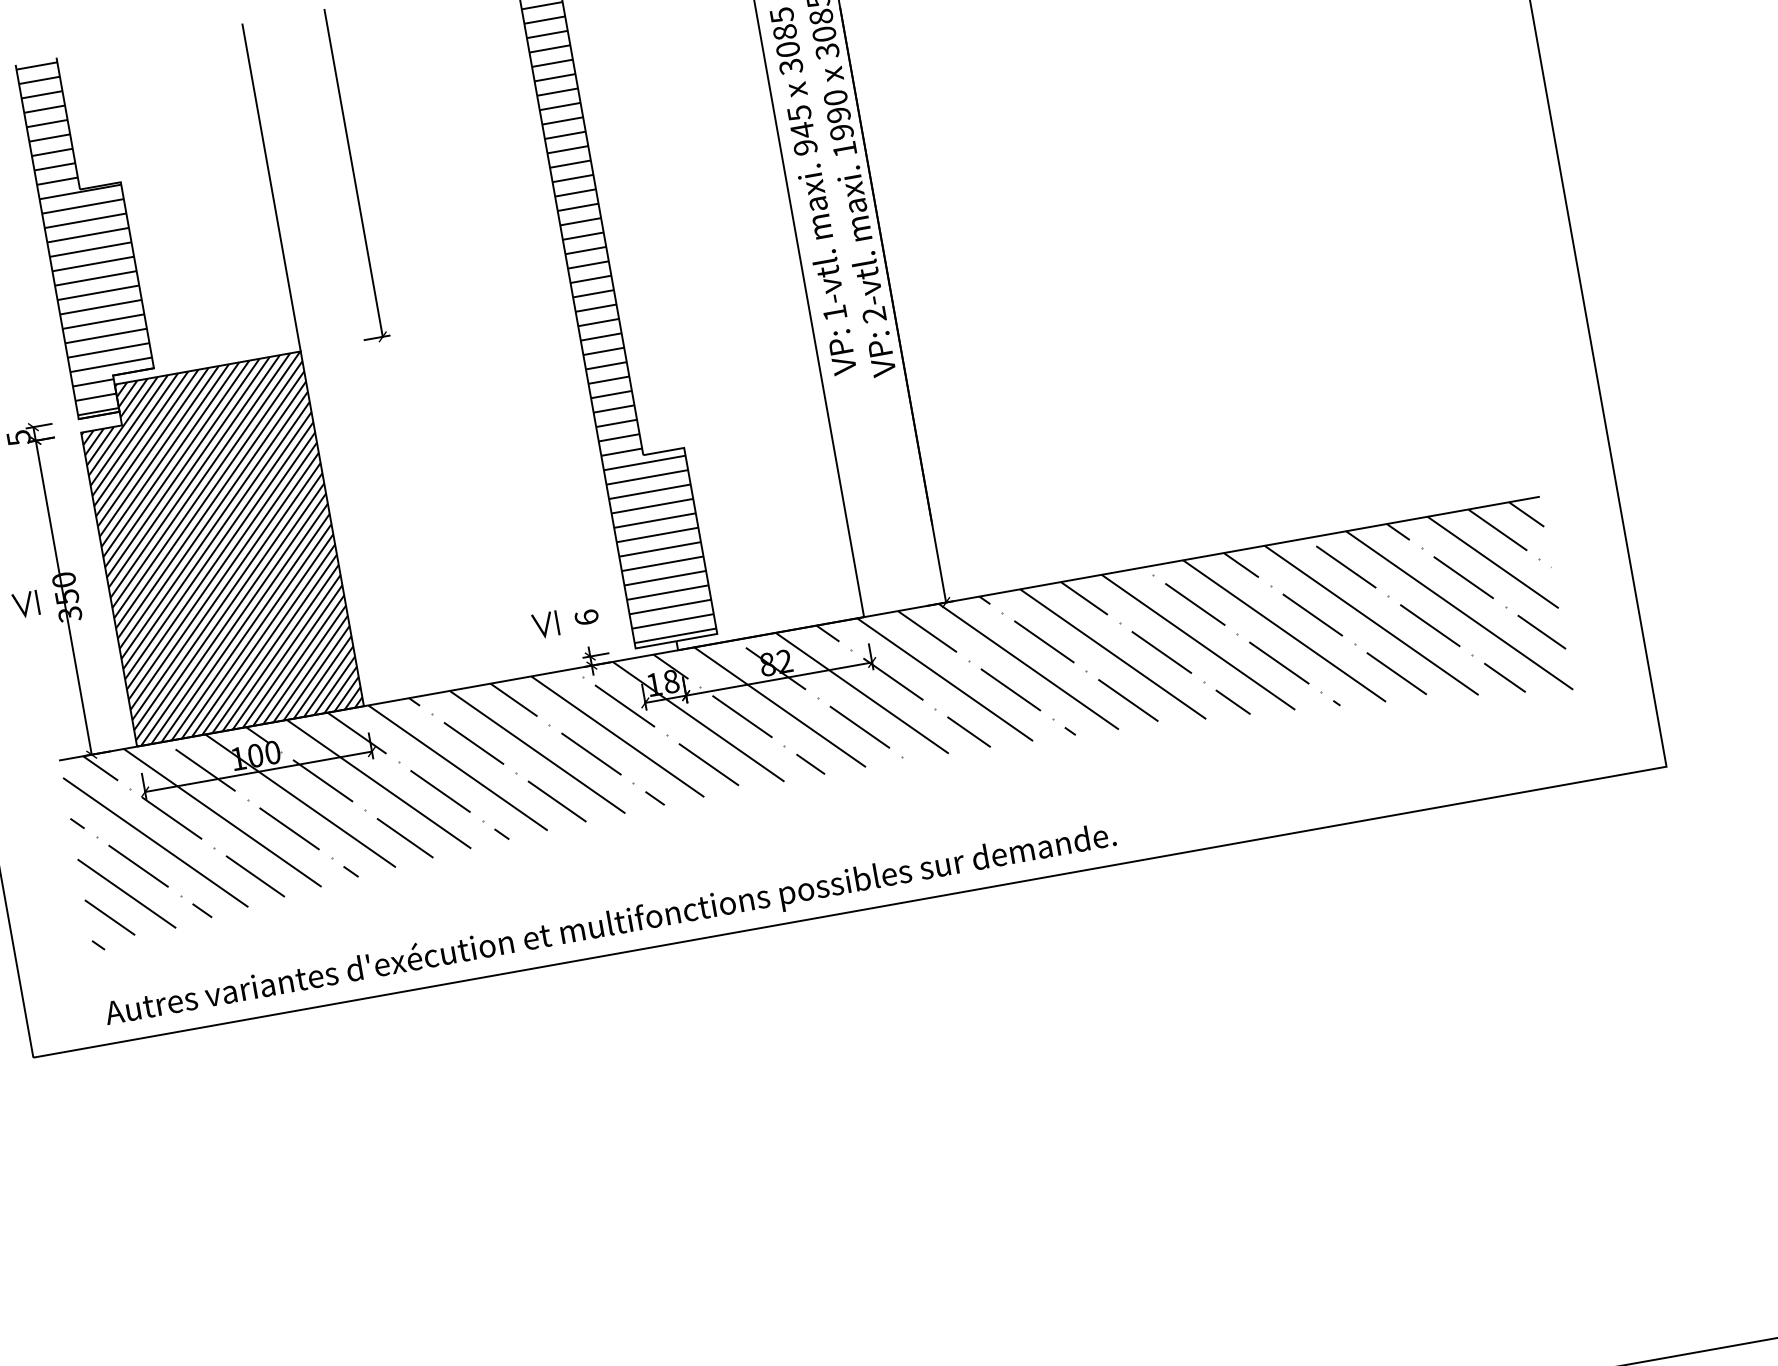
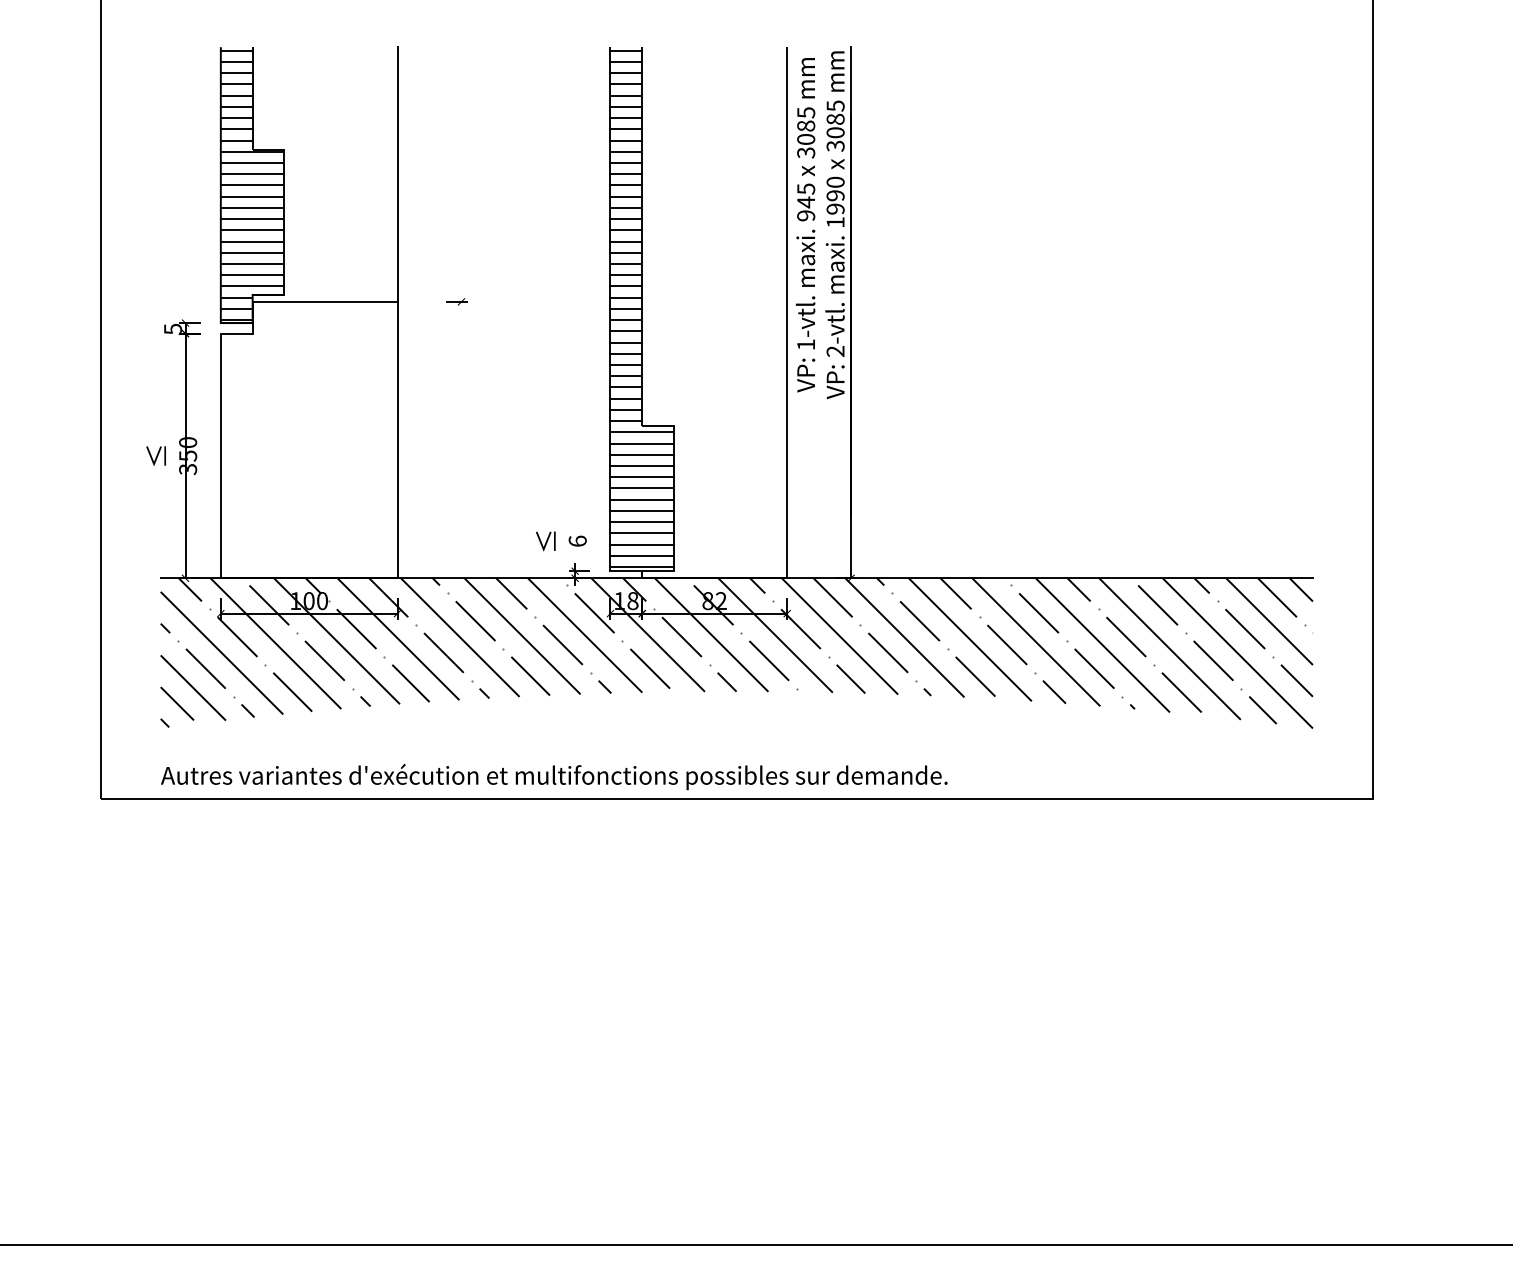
line: (353, 173) -> (461, 174), removed
hatch: (217, 548) -> (308, 439), removed

